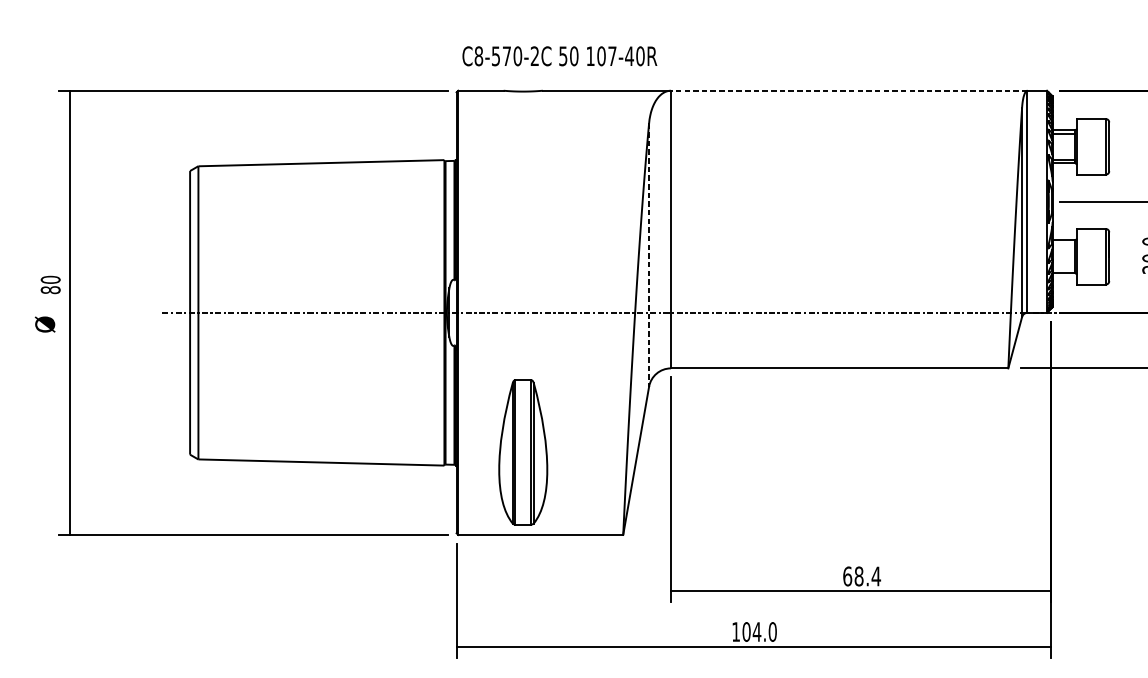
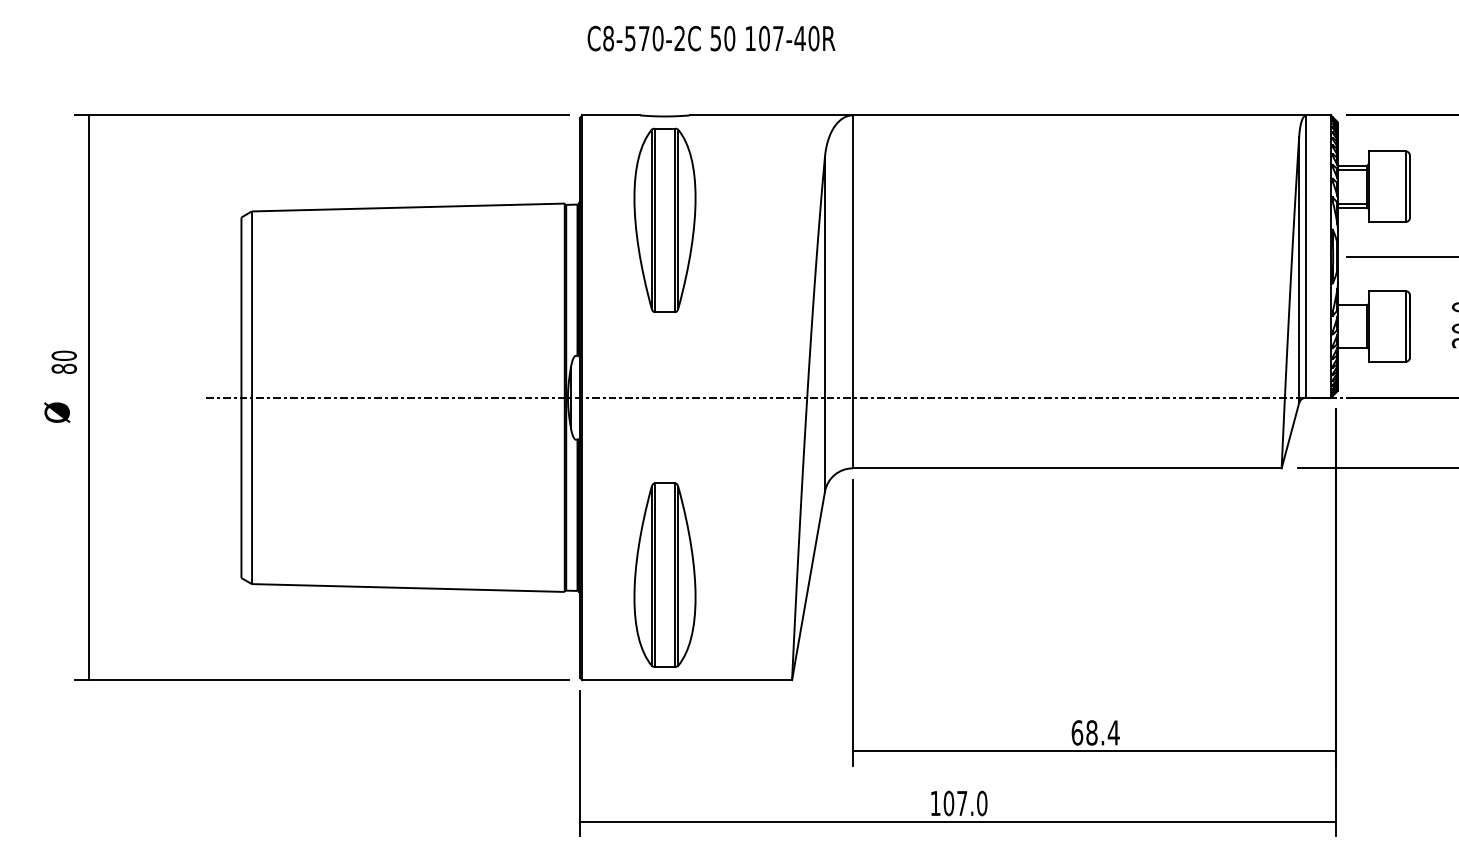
text: (559, 56) -> (711, 38), moved
line: (849, 90) -> (1079, 115), dashed -> solid
part: (522, 172) -> (664, 219), added
line: (648, 255) -> (824, 324), dashed -> solid
text: (756, 632) -> (961, 803), 104.0 -> 107.0

